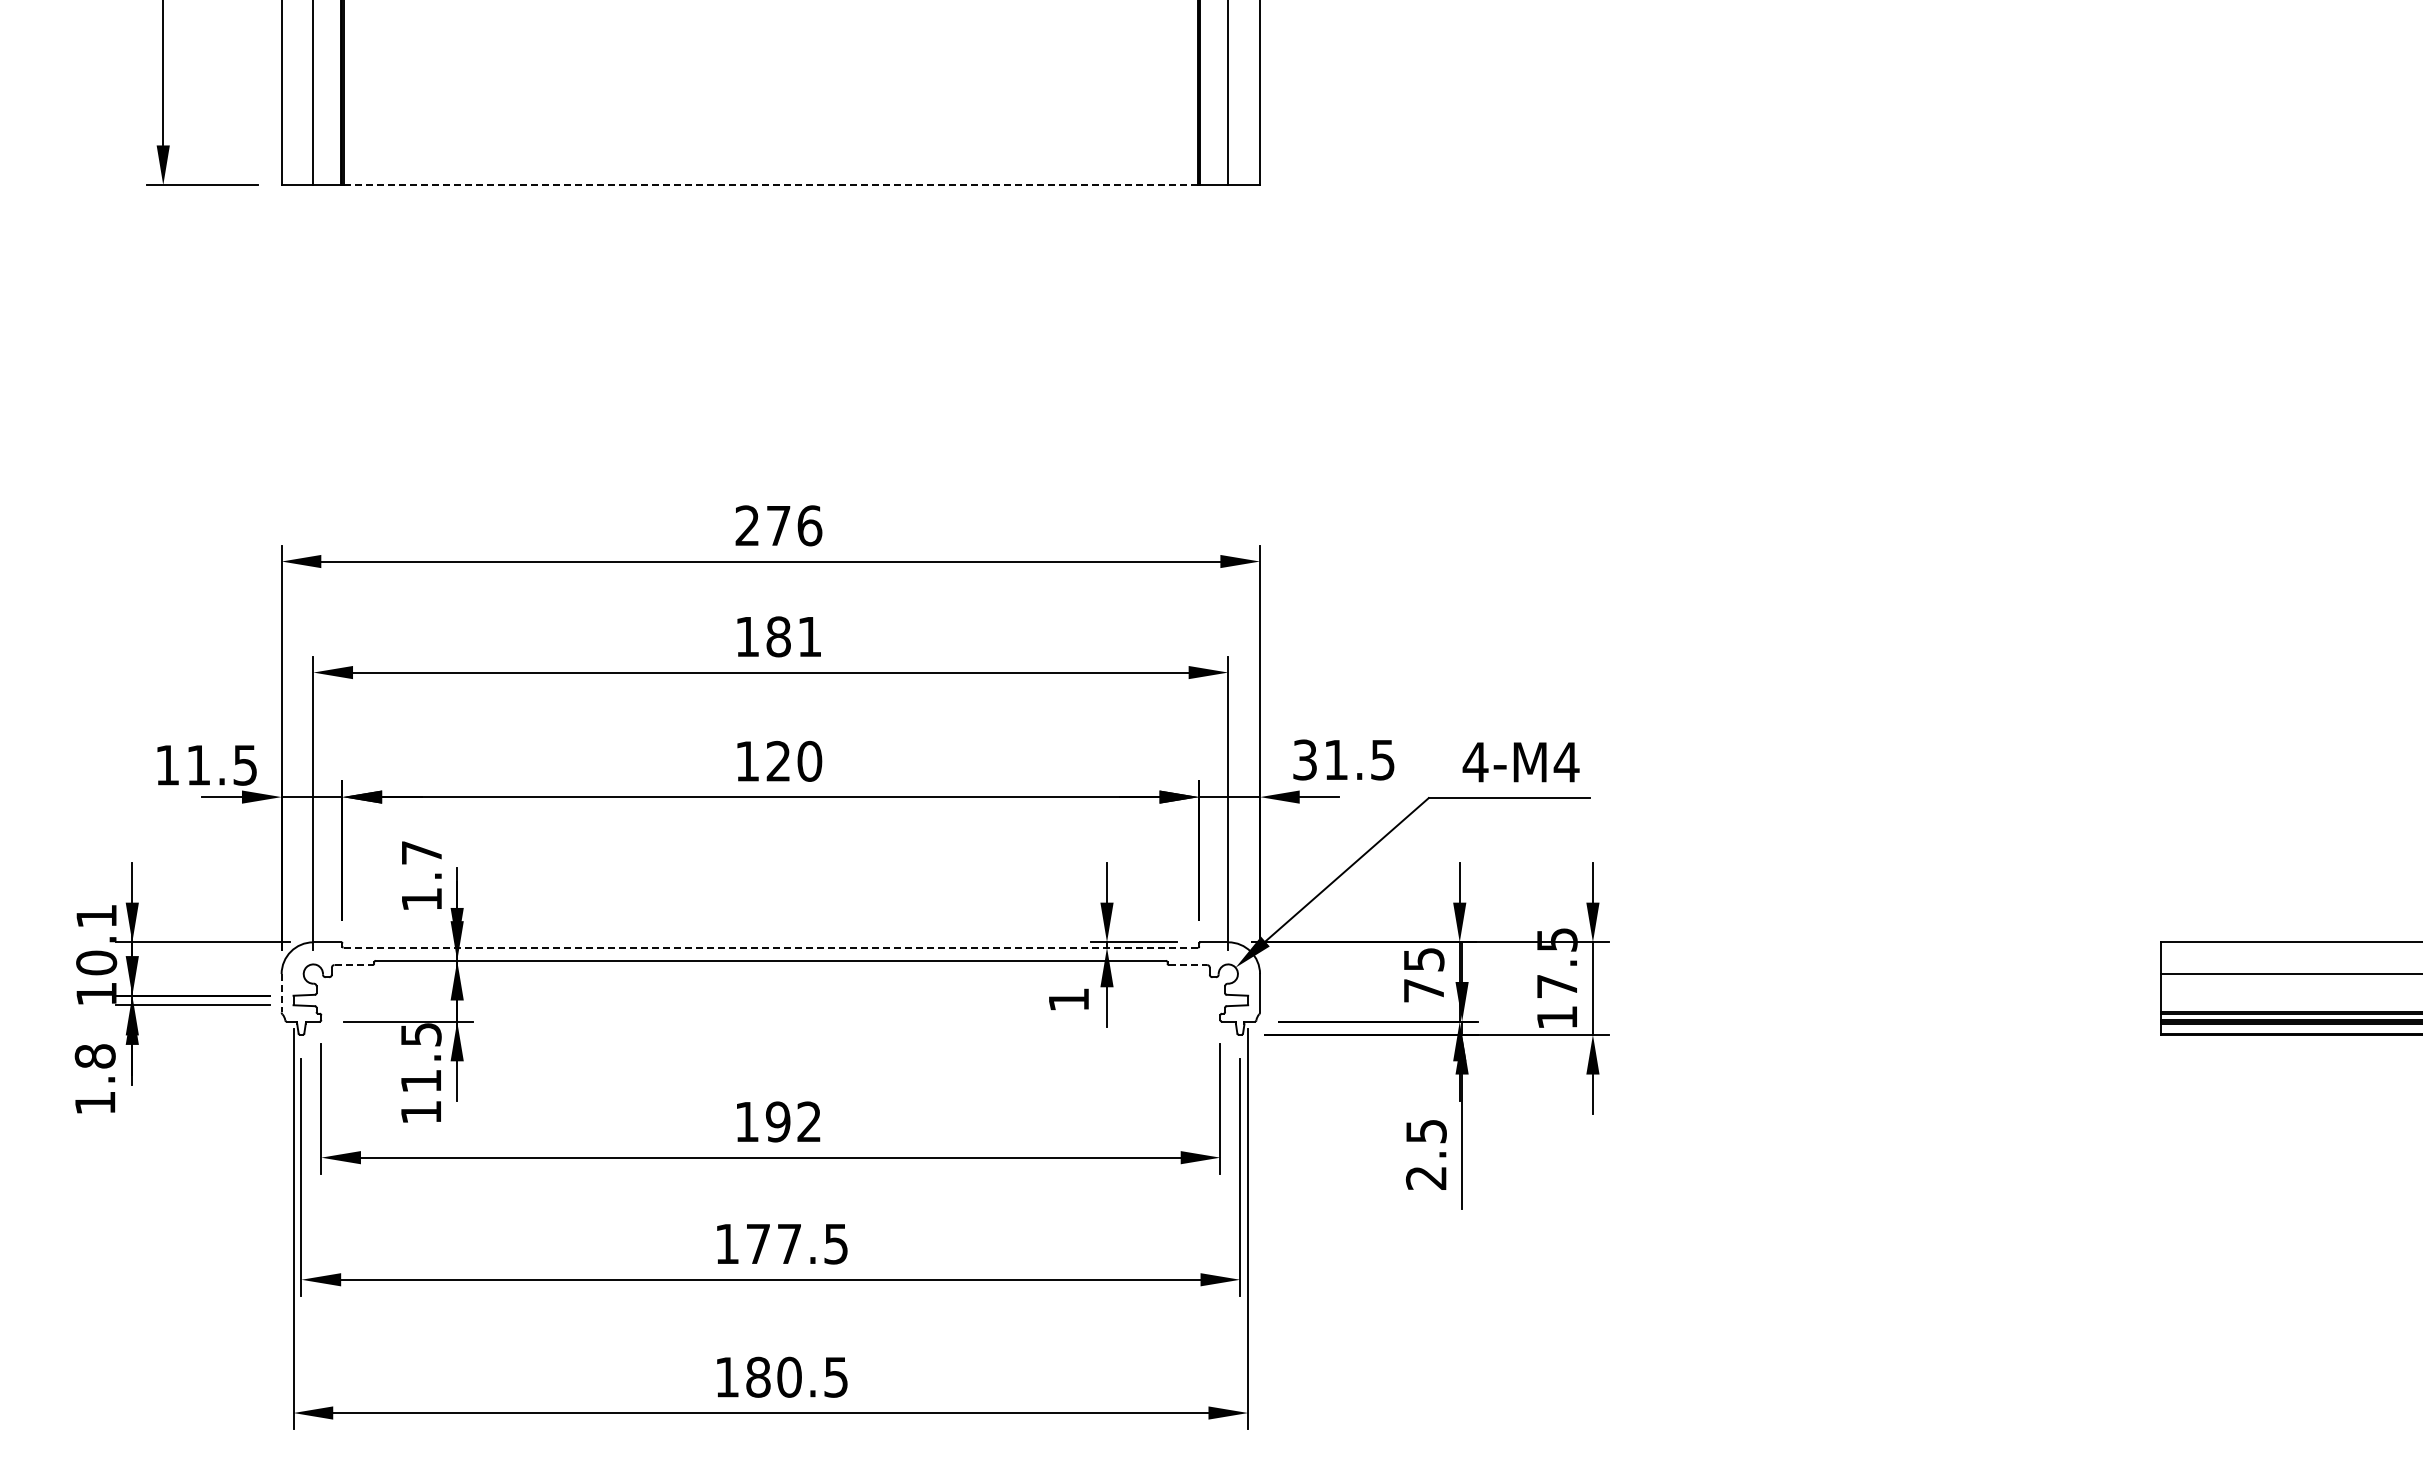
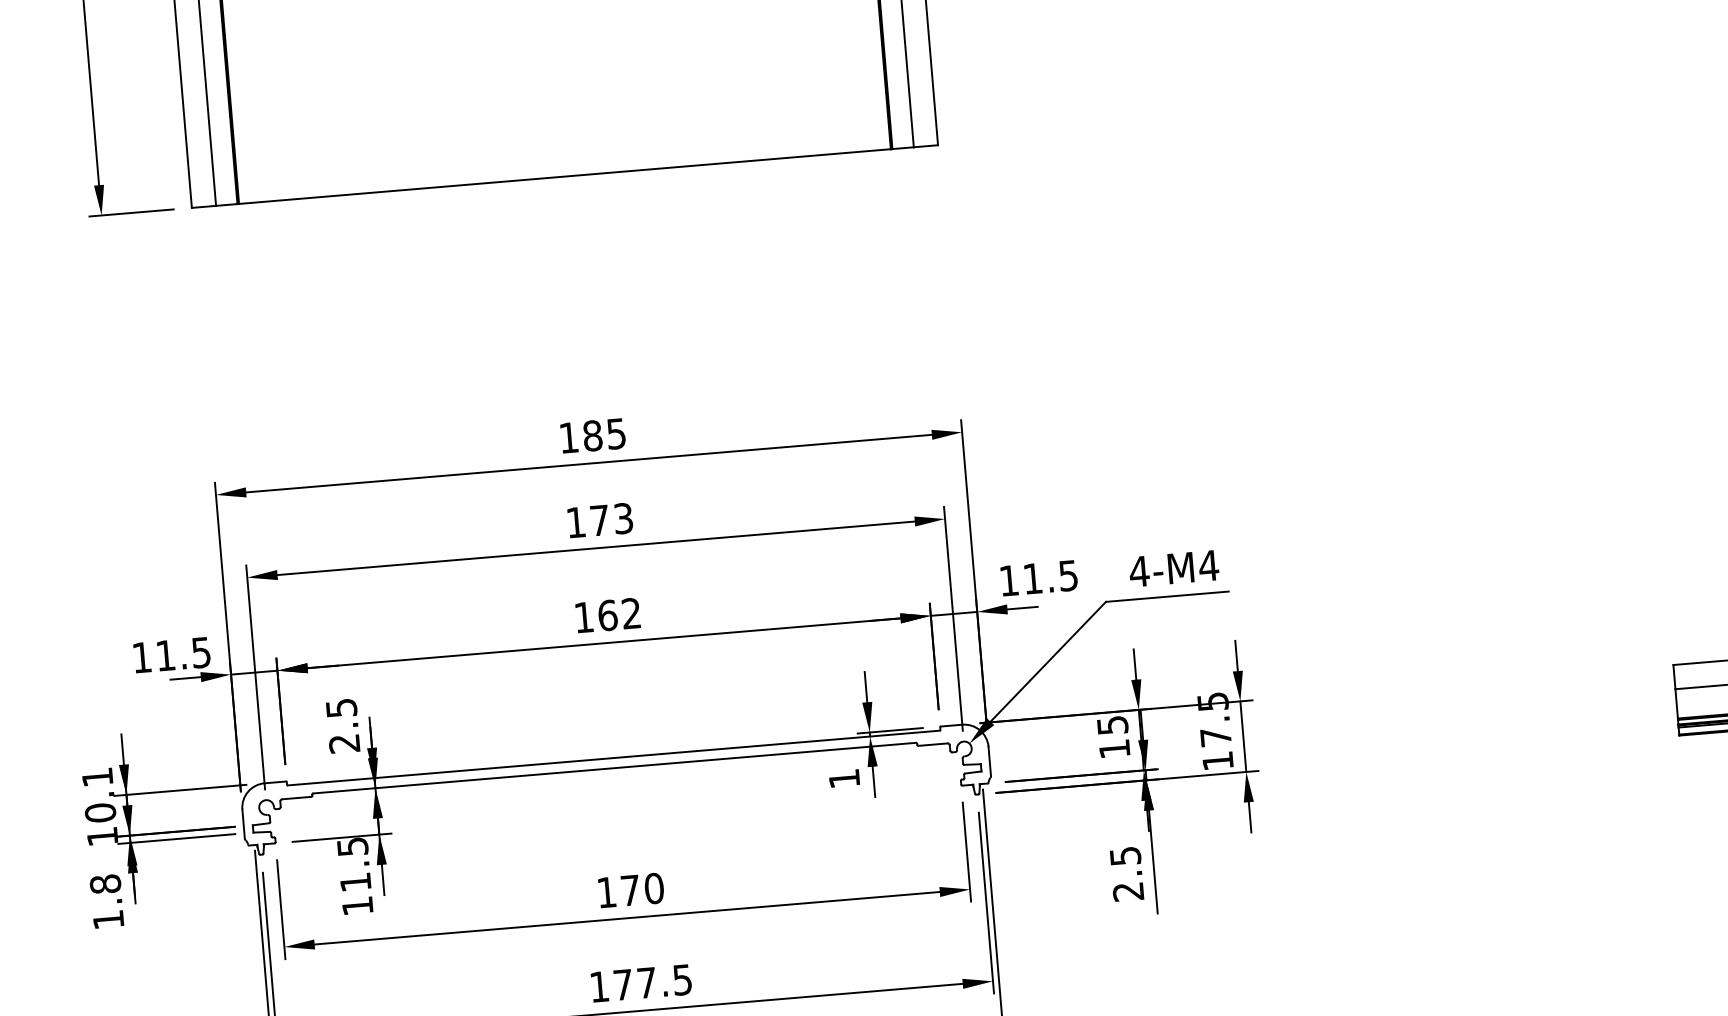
line: (770, 185) -> (564, 176), dashed -> solid
text: (778, 525) -> (592, 435), 276 -> 185
text: (793, 636) -> (611, 519), 181 -> 173
text: (1304, 759) -> (1008, 580), 31.5 -> 11.5
text: (794, 760) -> (619, 613), 120 -> 162
text: (421, 876) -> (342, 726), 1.7 -> 2.5
line: (770, 947) -> (613, 757), dashed -> solid
line: (354, 965) -> (297, 798), dashed -> solid
line: (1188, 965) -> (933, 744), dashed -> solid
text: (1423, 990) -> (1114, 748), 75 -> 15
line: (281, 993) -> (243, 824), dashed -> solid
text: (793, 1121) -> (642, 889), 192 -> 170

